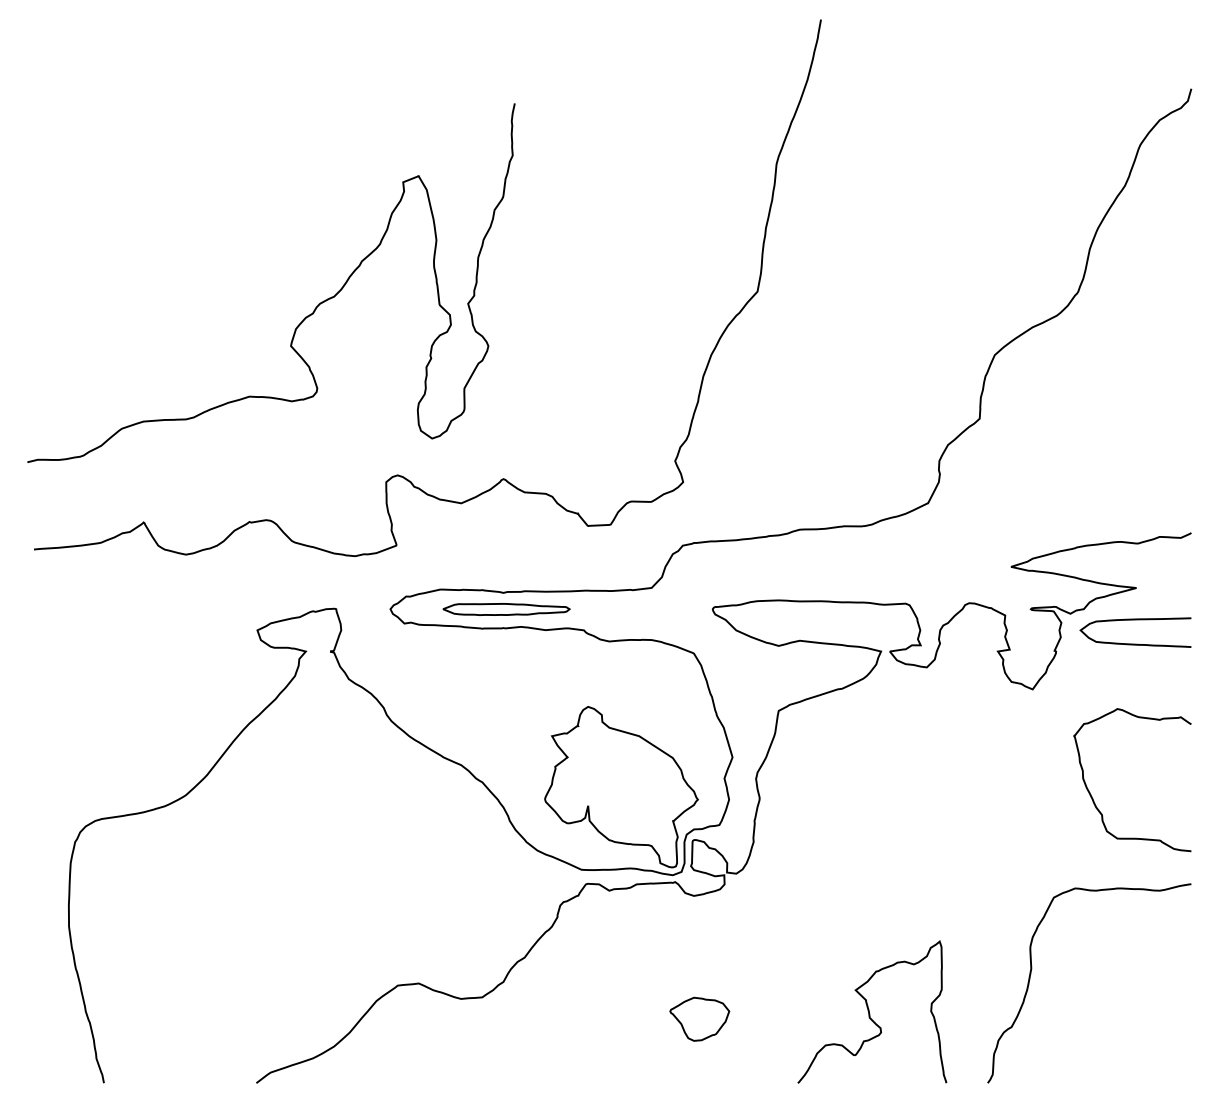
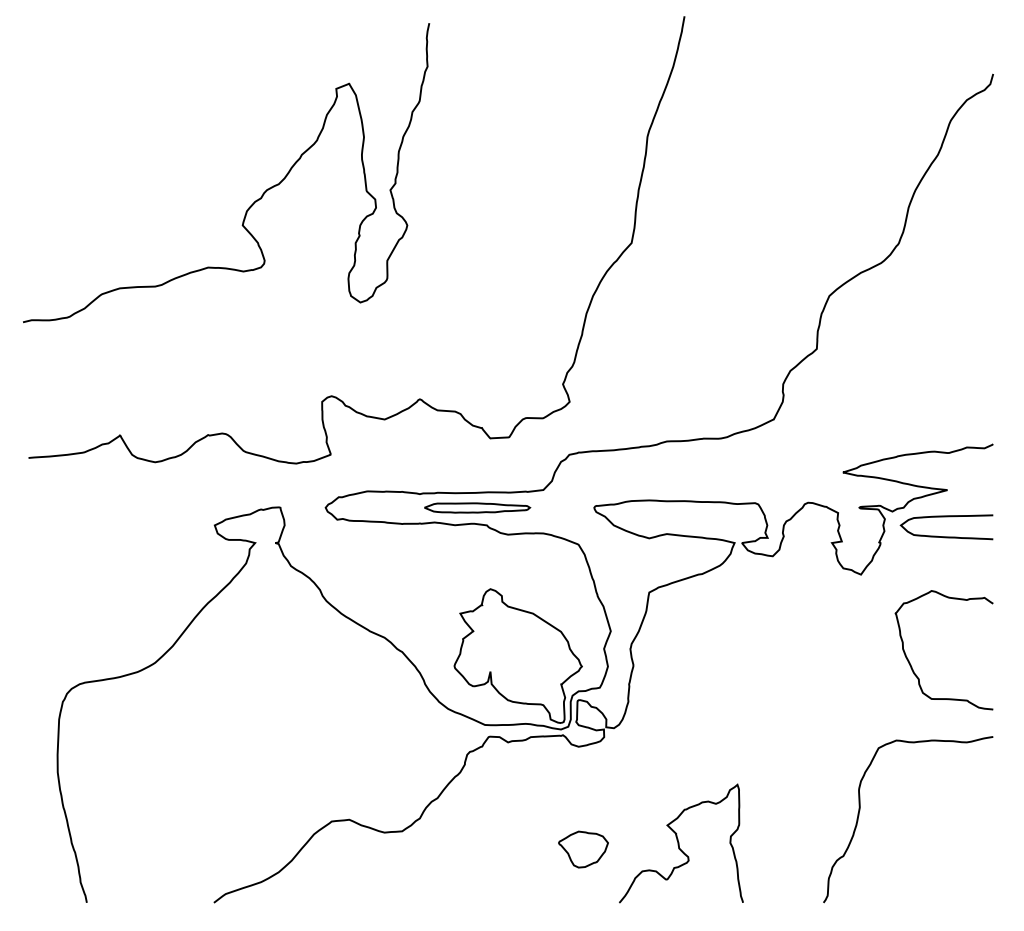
curve: (305, 317) -> (254, 201), moved
part: (506, 608) -> (477, 507), moved
curve: (870, 1011) -> (679, 843), moved

